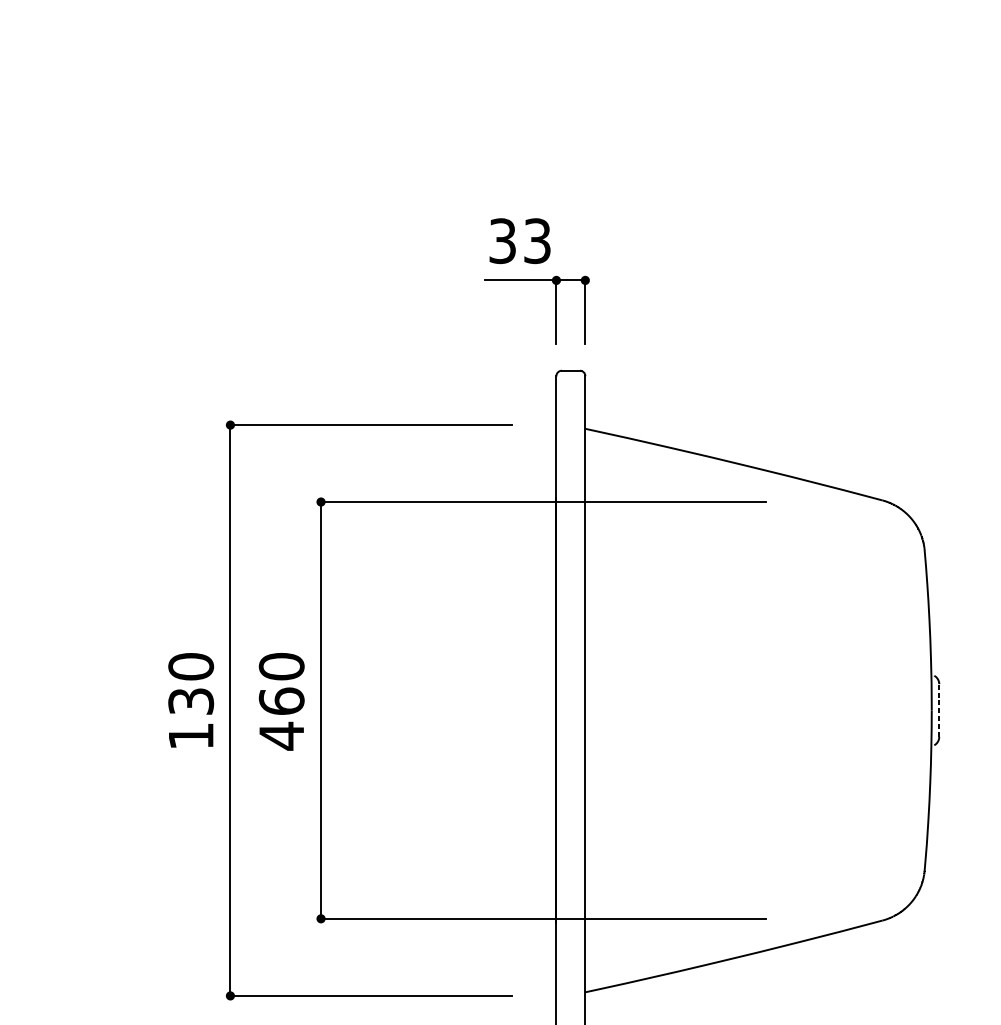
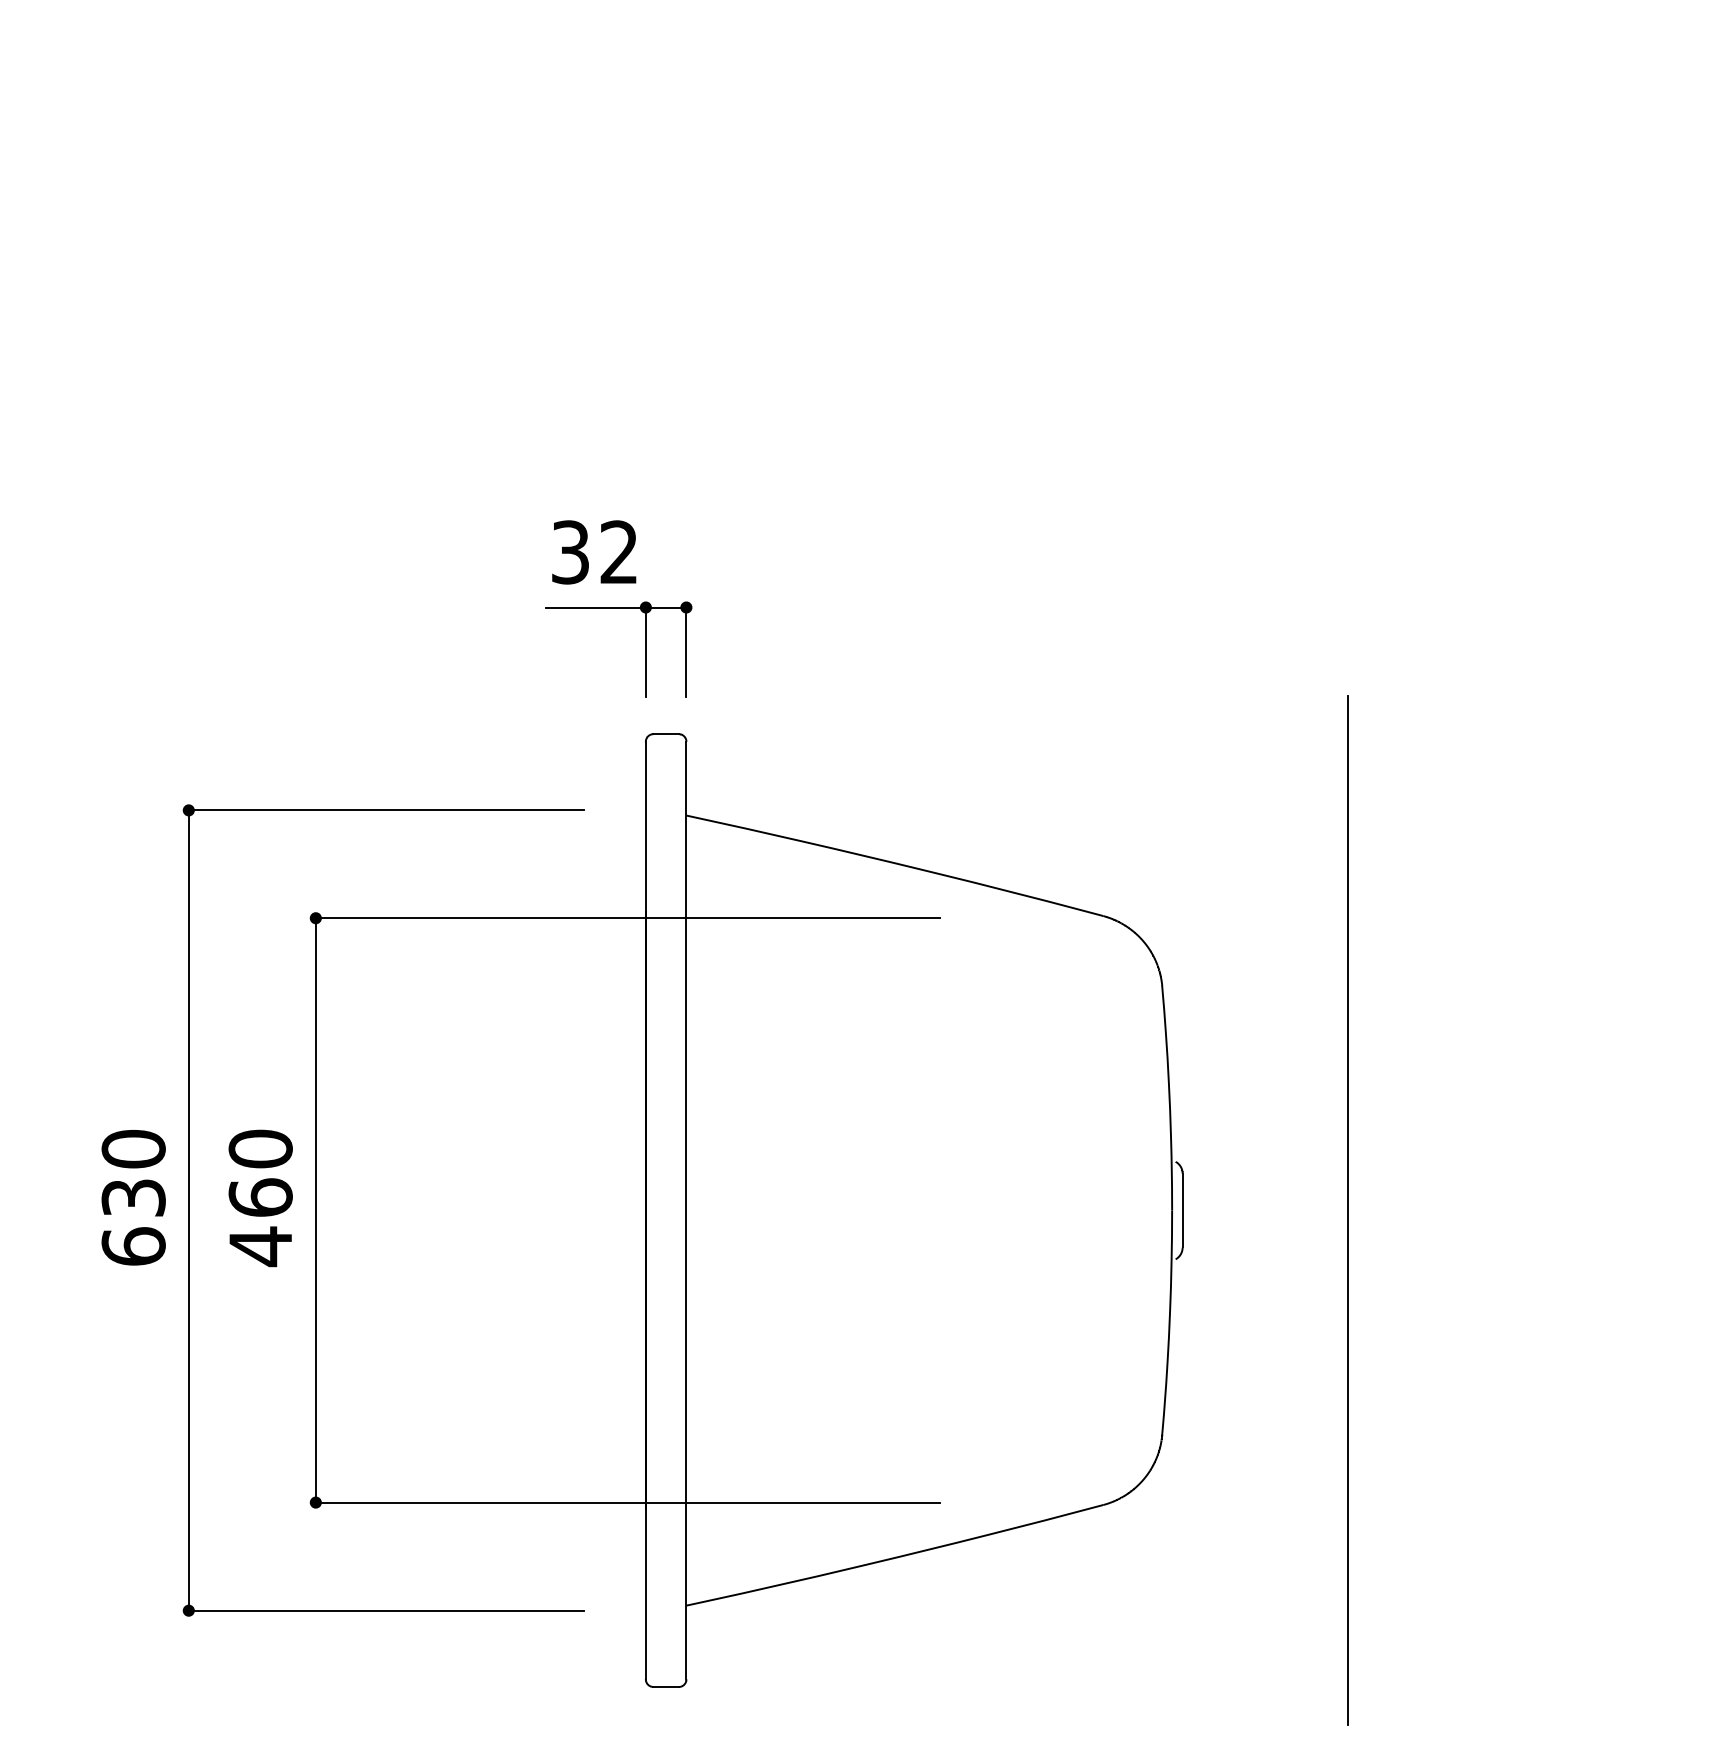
text: (536, 241) -> (618, 552), 33 -> 32
line: (939, 710) -> (1182, 1210), dashed -> solid
text: (190, 736) -> (133, 1246), 130 -> 630

